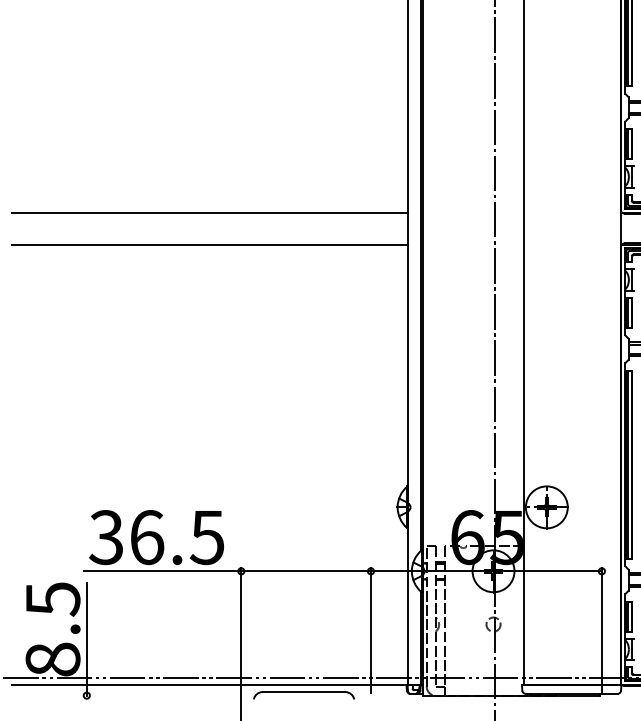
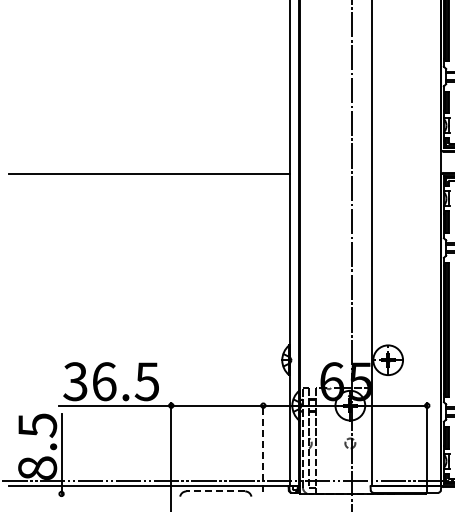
line: (209, 211) -> (148, 150), removed
line: (371, 630) -> (263, 447), solid -> dashed
line: (303, 692) -> (215, 491), solid -> dashed

